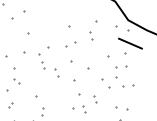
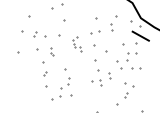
part: (49, 61) -> (77, 43), size x0.6
part: (16, 75) -> (51, 51), size x0.6

